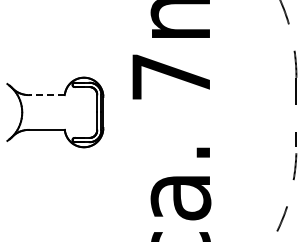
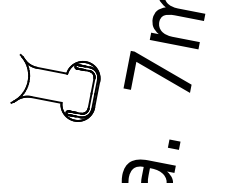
line: (46, 95) -> (51, 71), dashed -> solid

